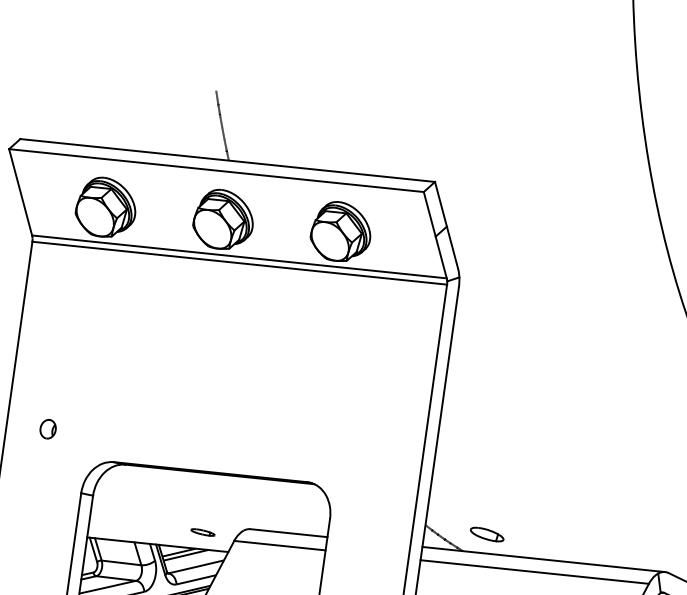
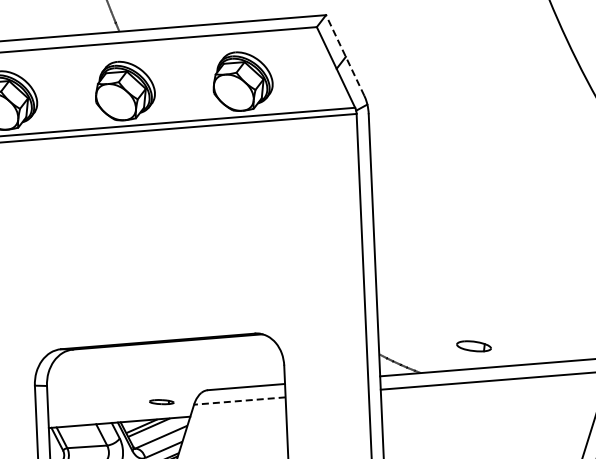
line: (446, 225) -> (345, 55), solid -> dashed
part: (486, 534) -> (473, 346), moved
line: (279, 545) -> (239, 400), solid -> dashed

